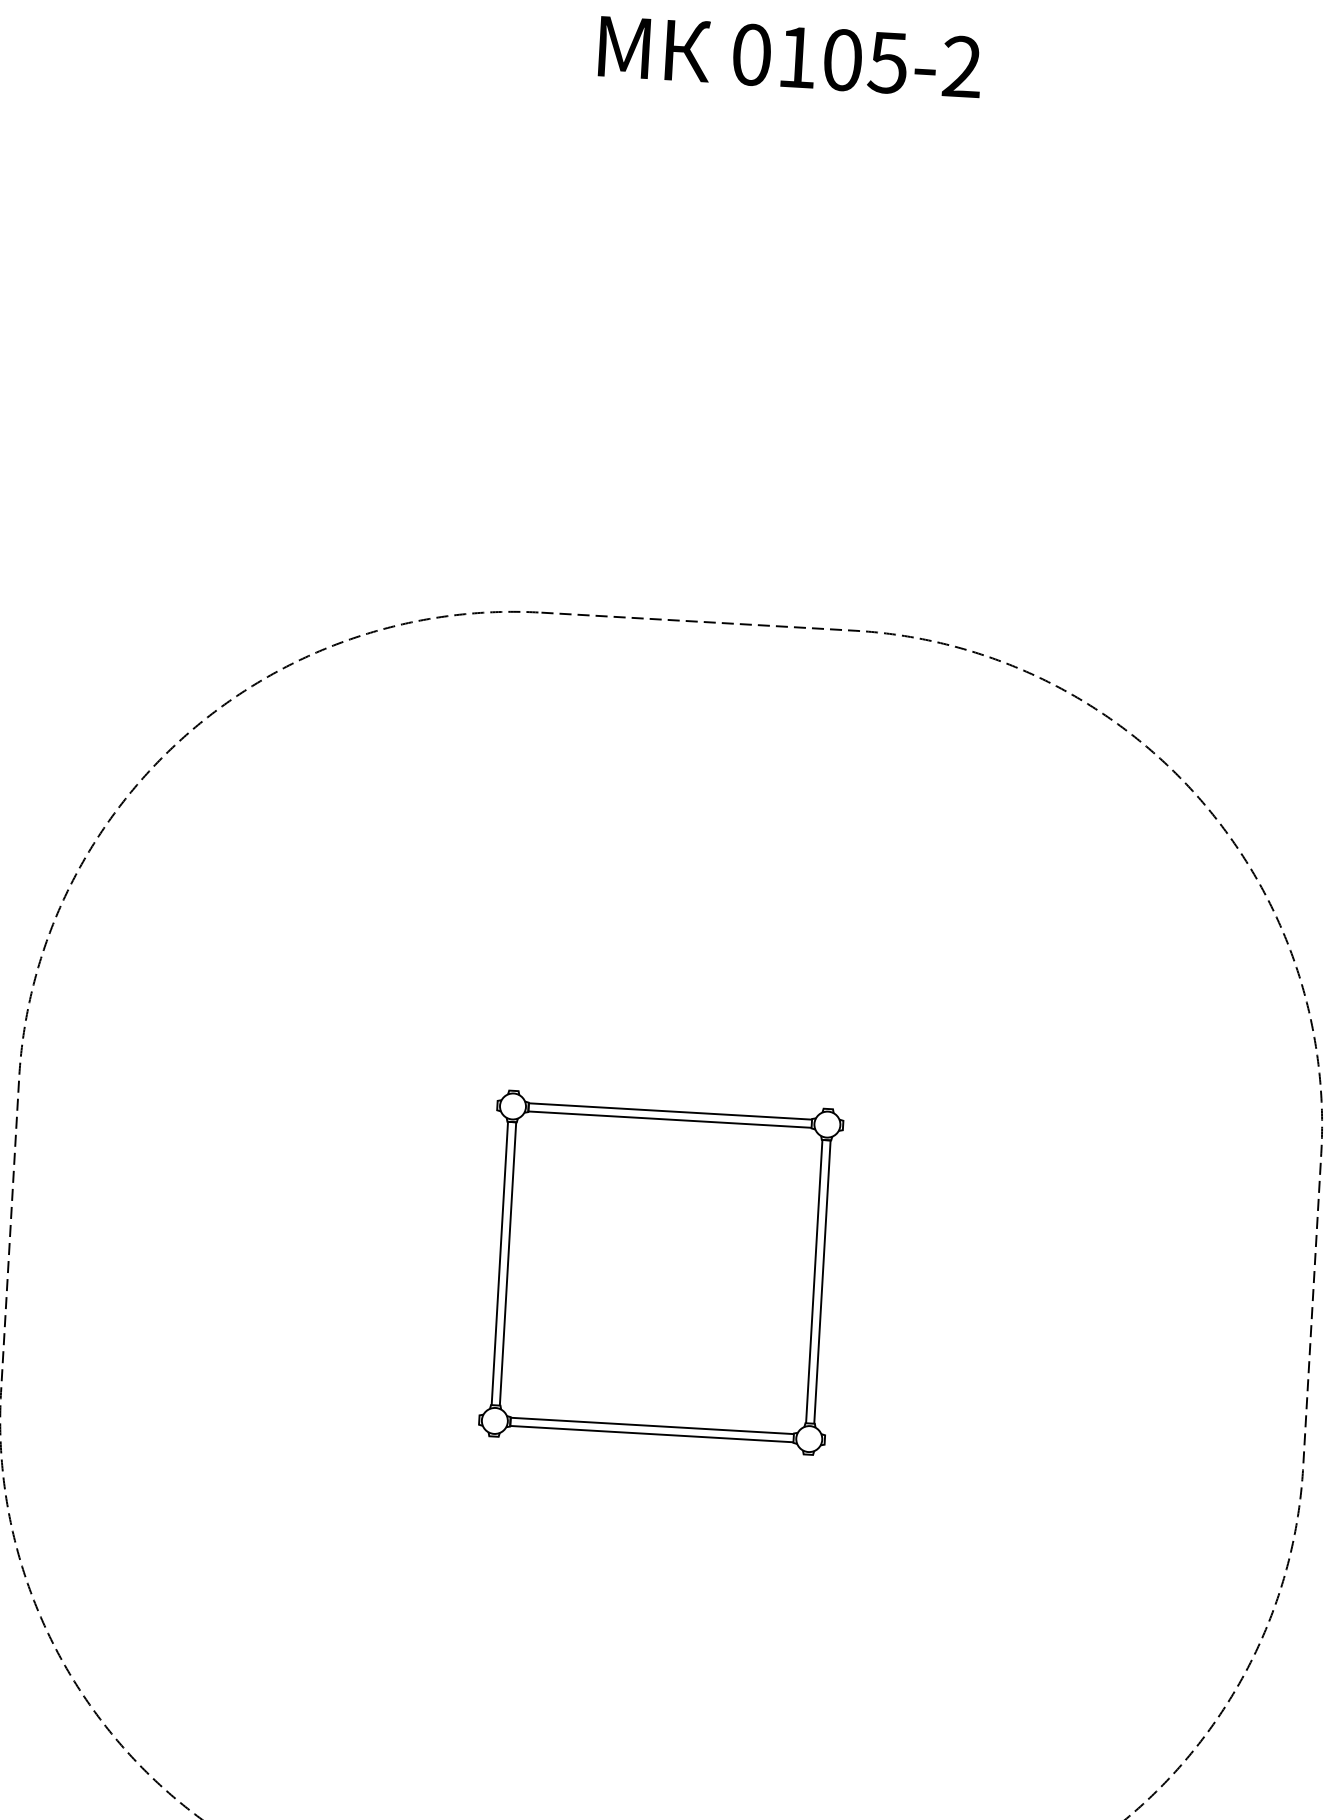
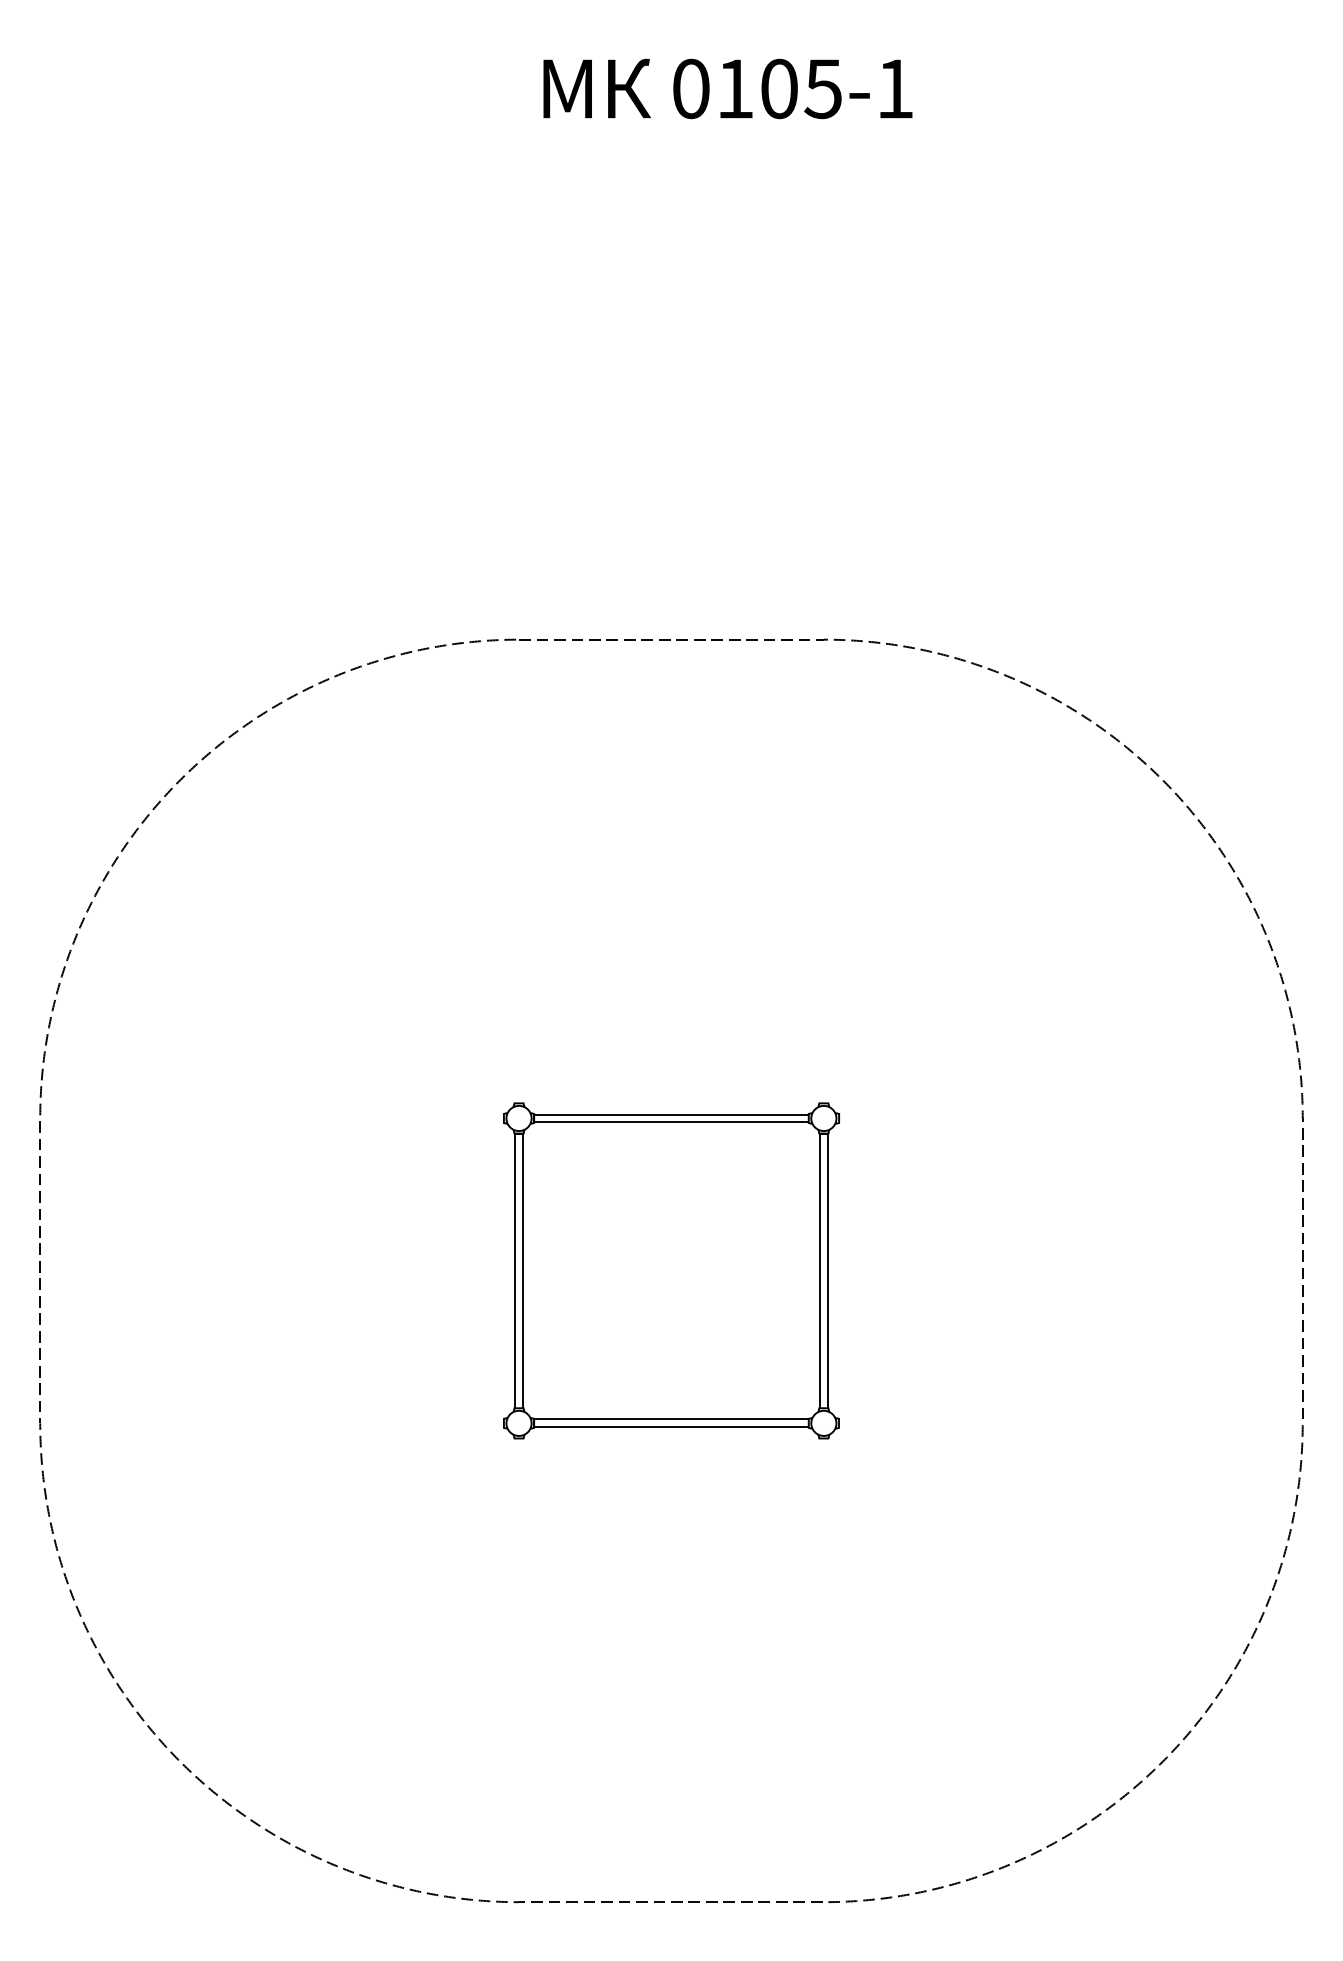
text: (961, 66) -> (894, 88), 0105-2 -> 0105-1

